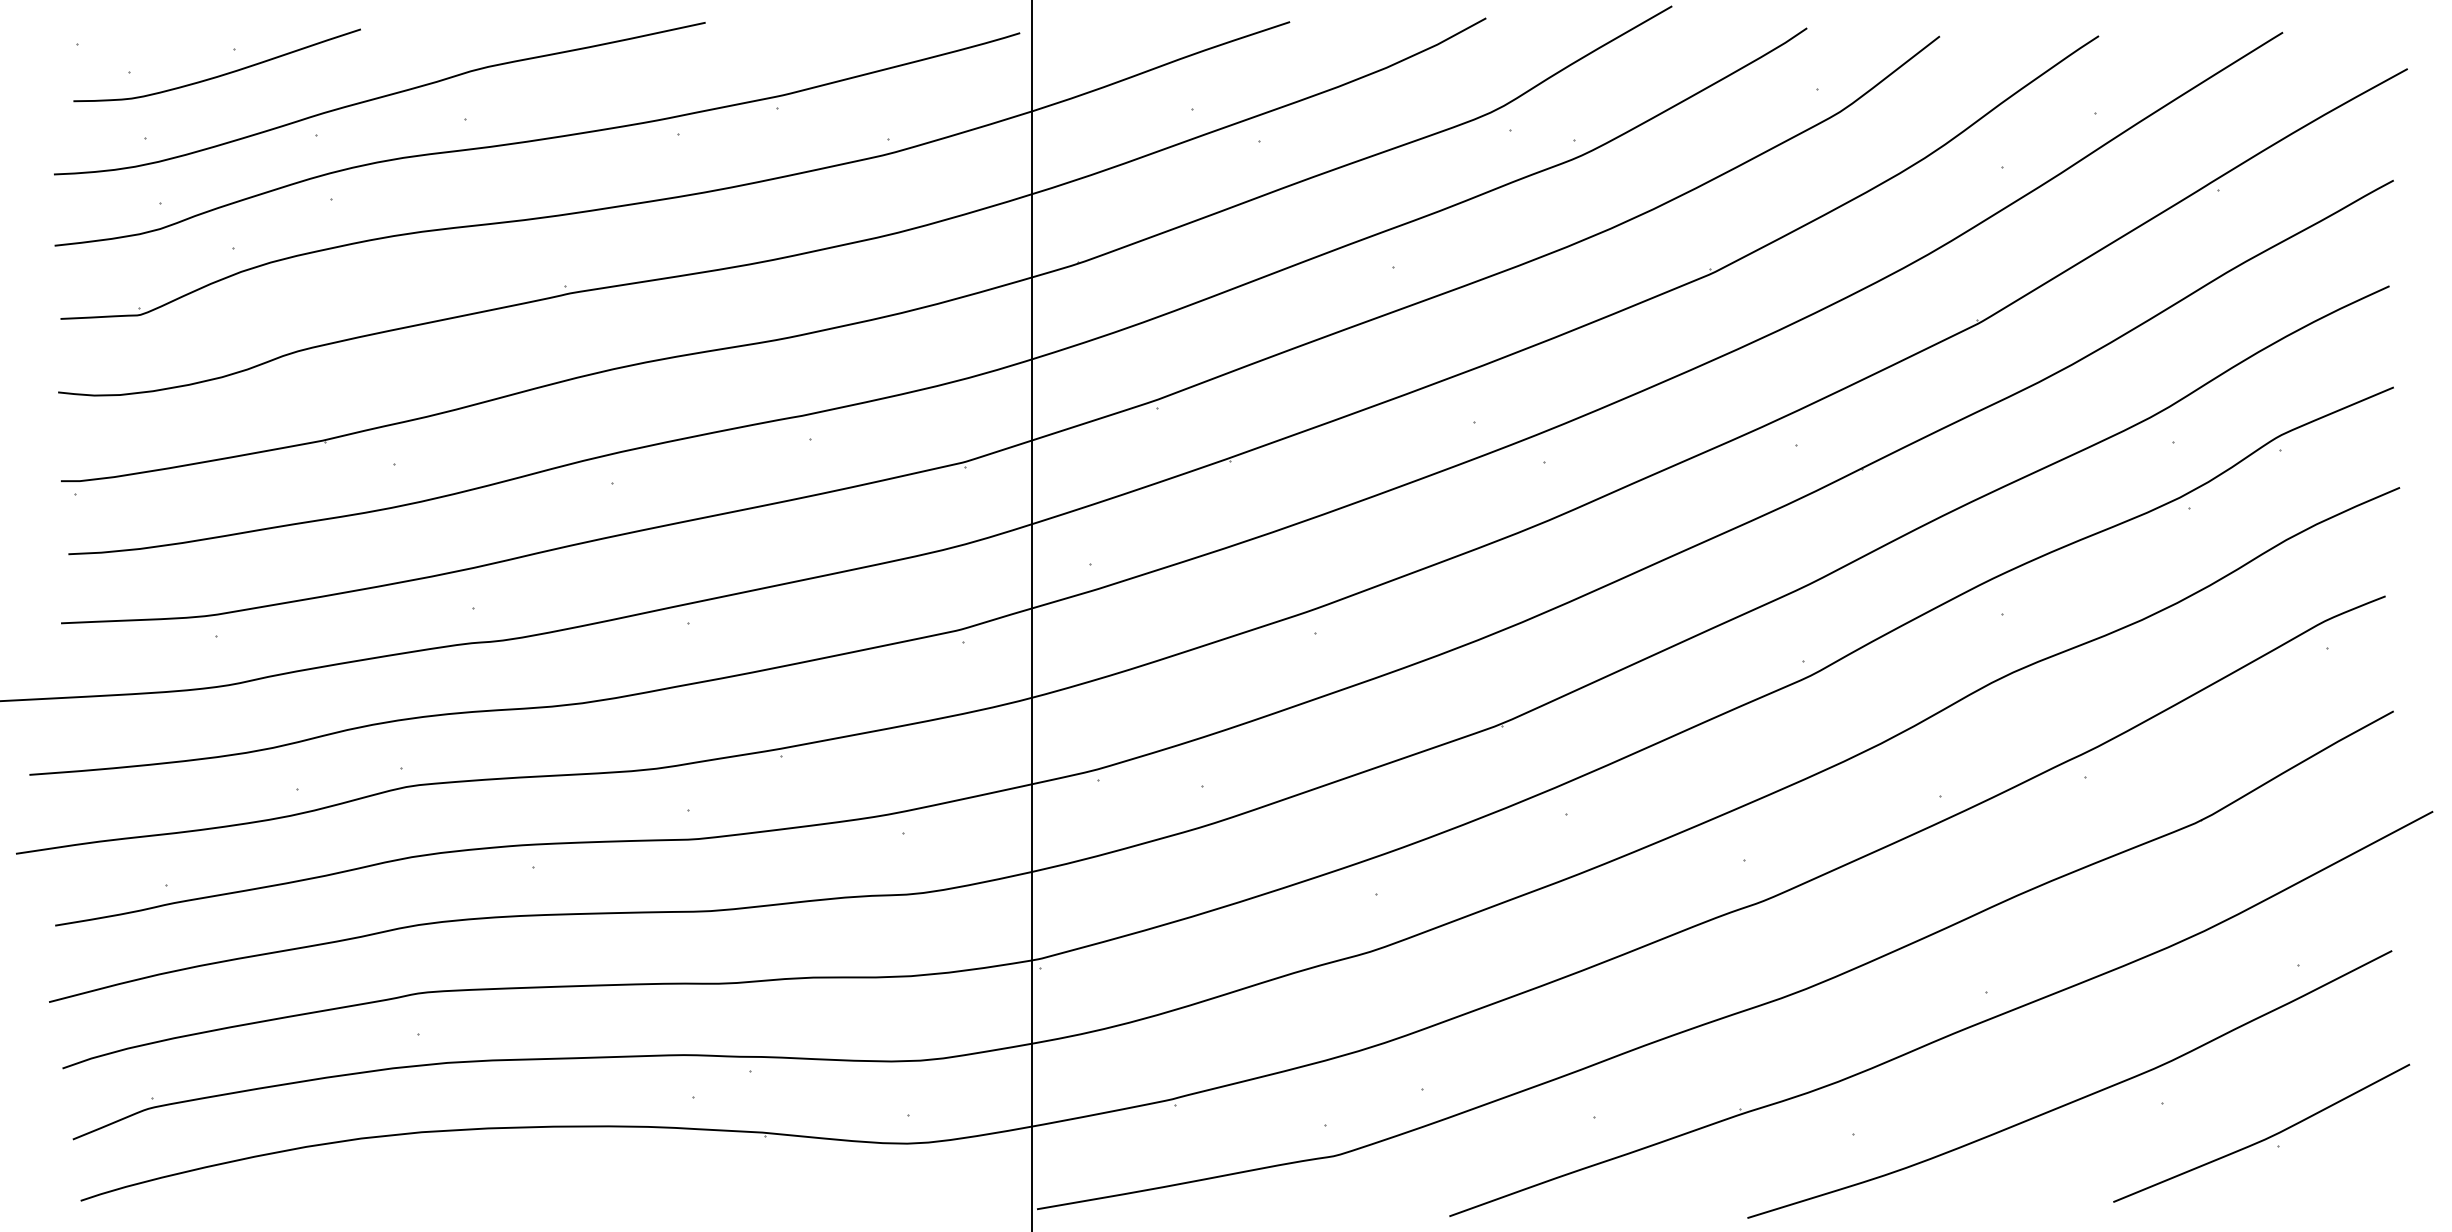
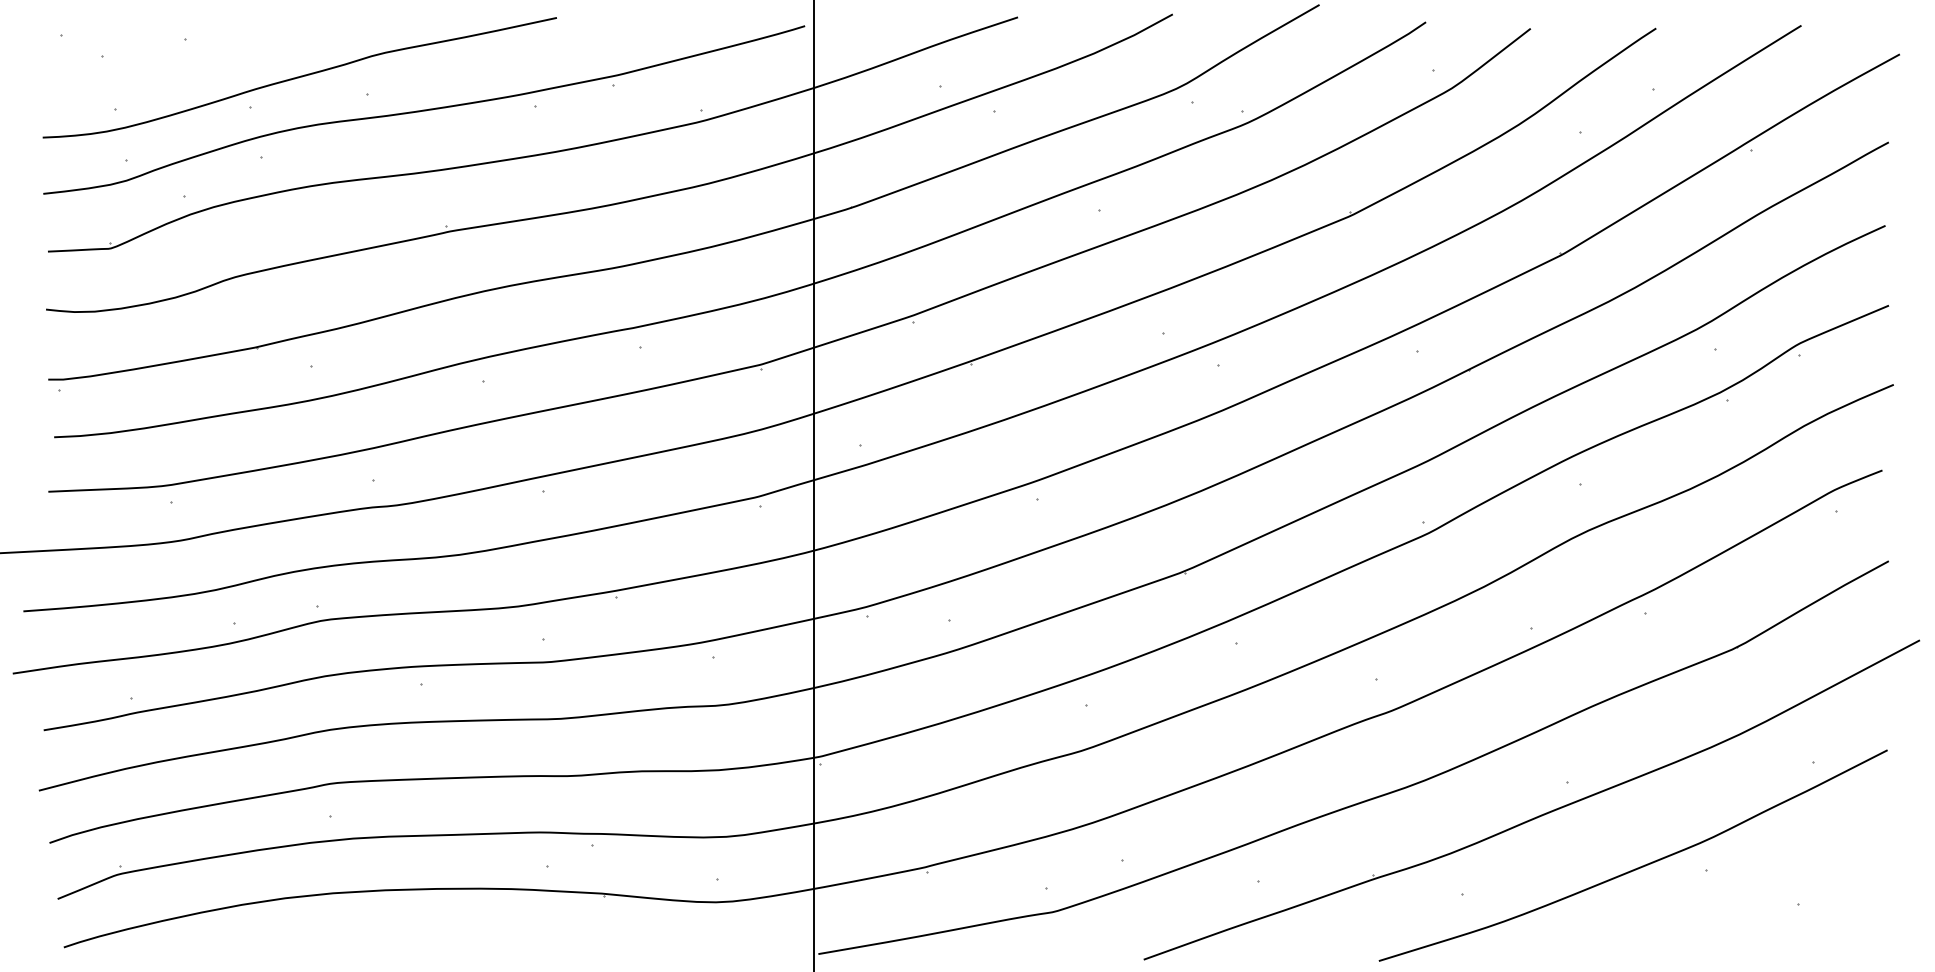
curve: (217, 75) -> (171, 59), removed
curve: (2264, 1138) -> (1786, 898), removed

